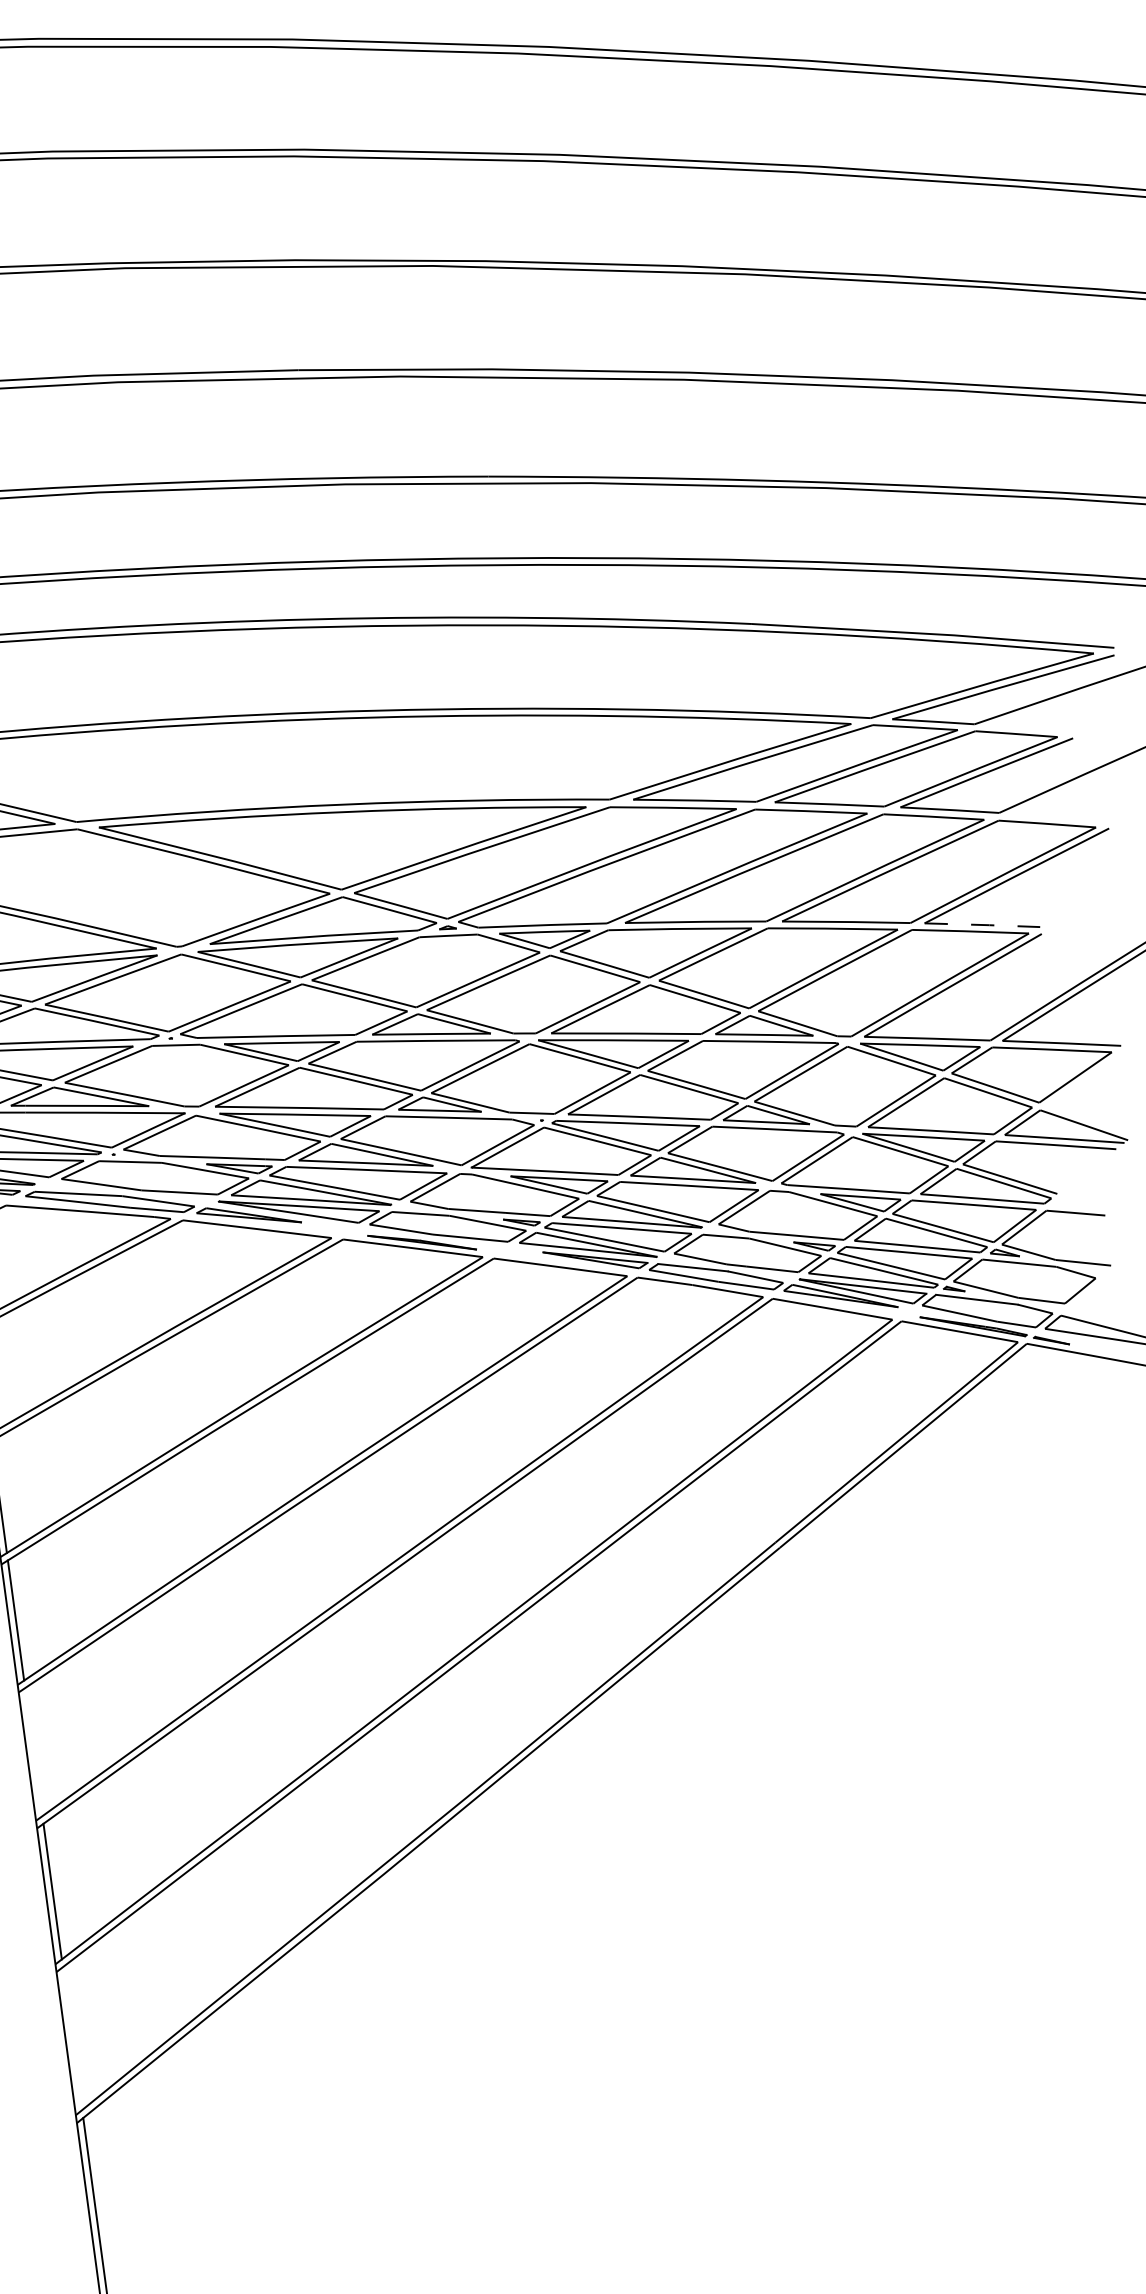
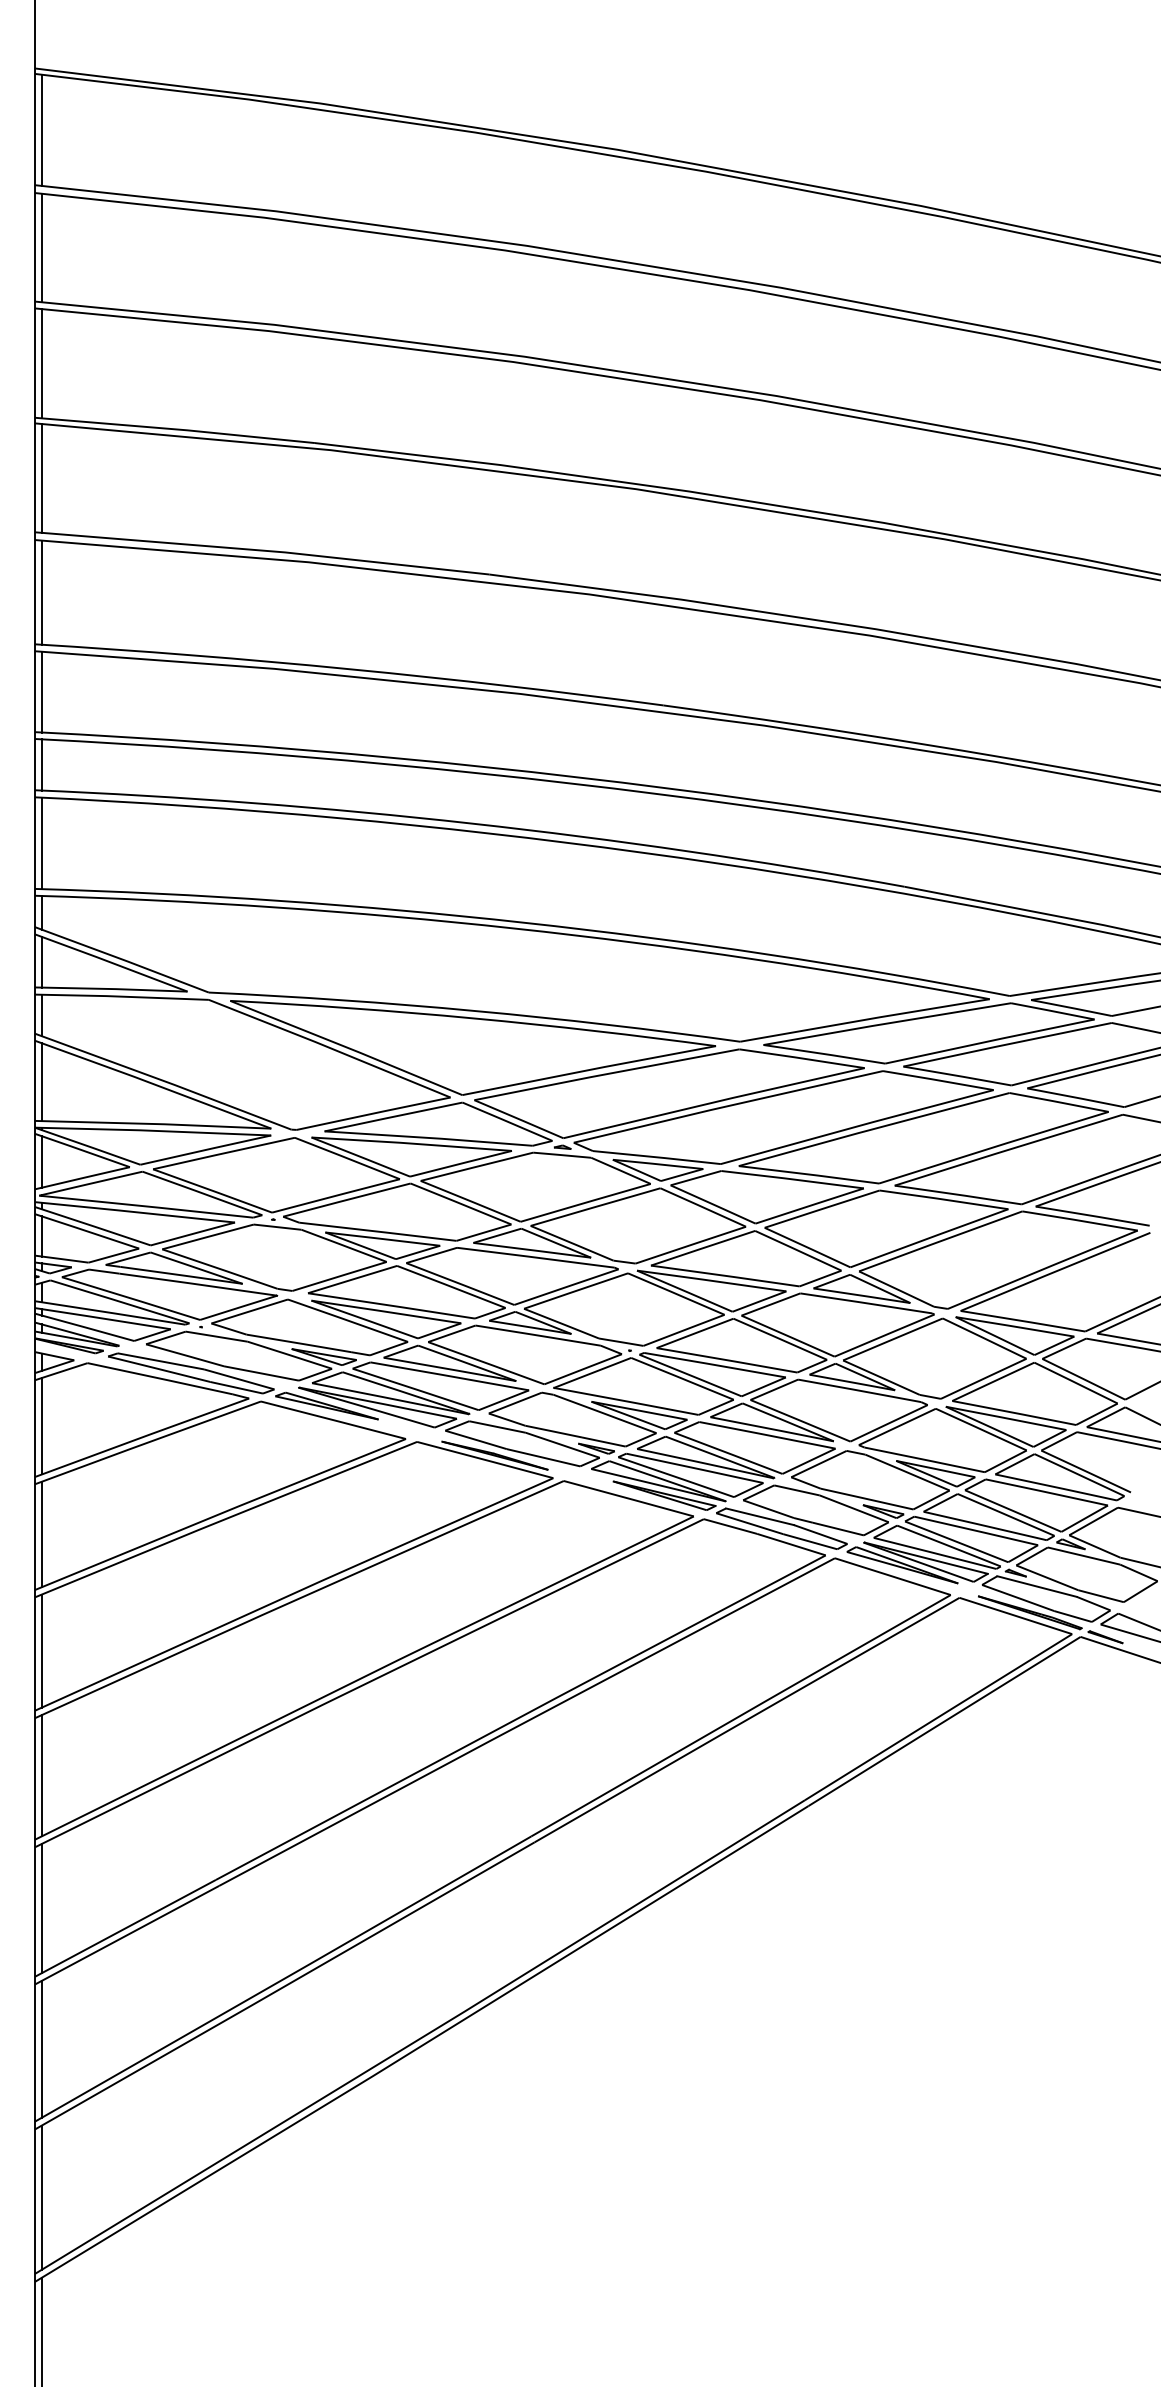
line: (983, 925) -> (1093, 1216), dashed -> solid
line: (33, 1752) -> (41, 1908), added
line: (72, 2038) -> (41, 2197), added

